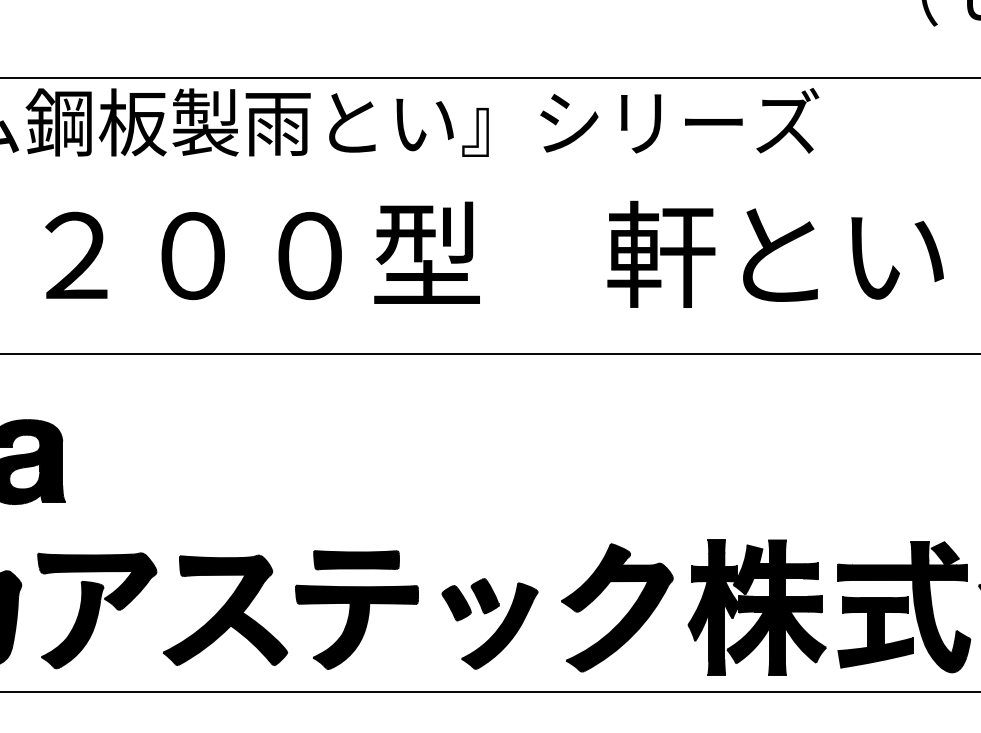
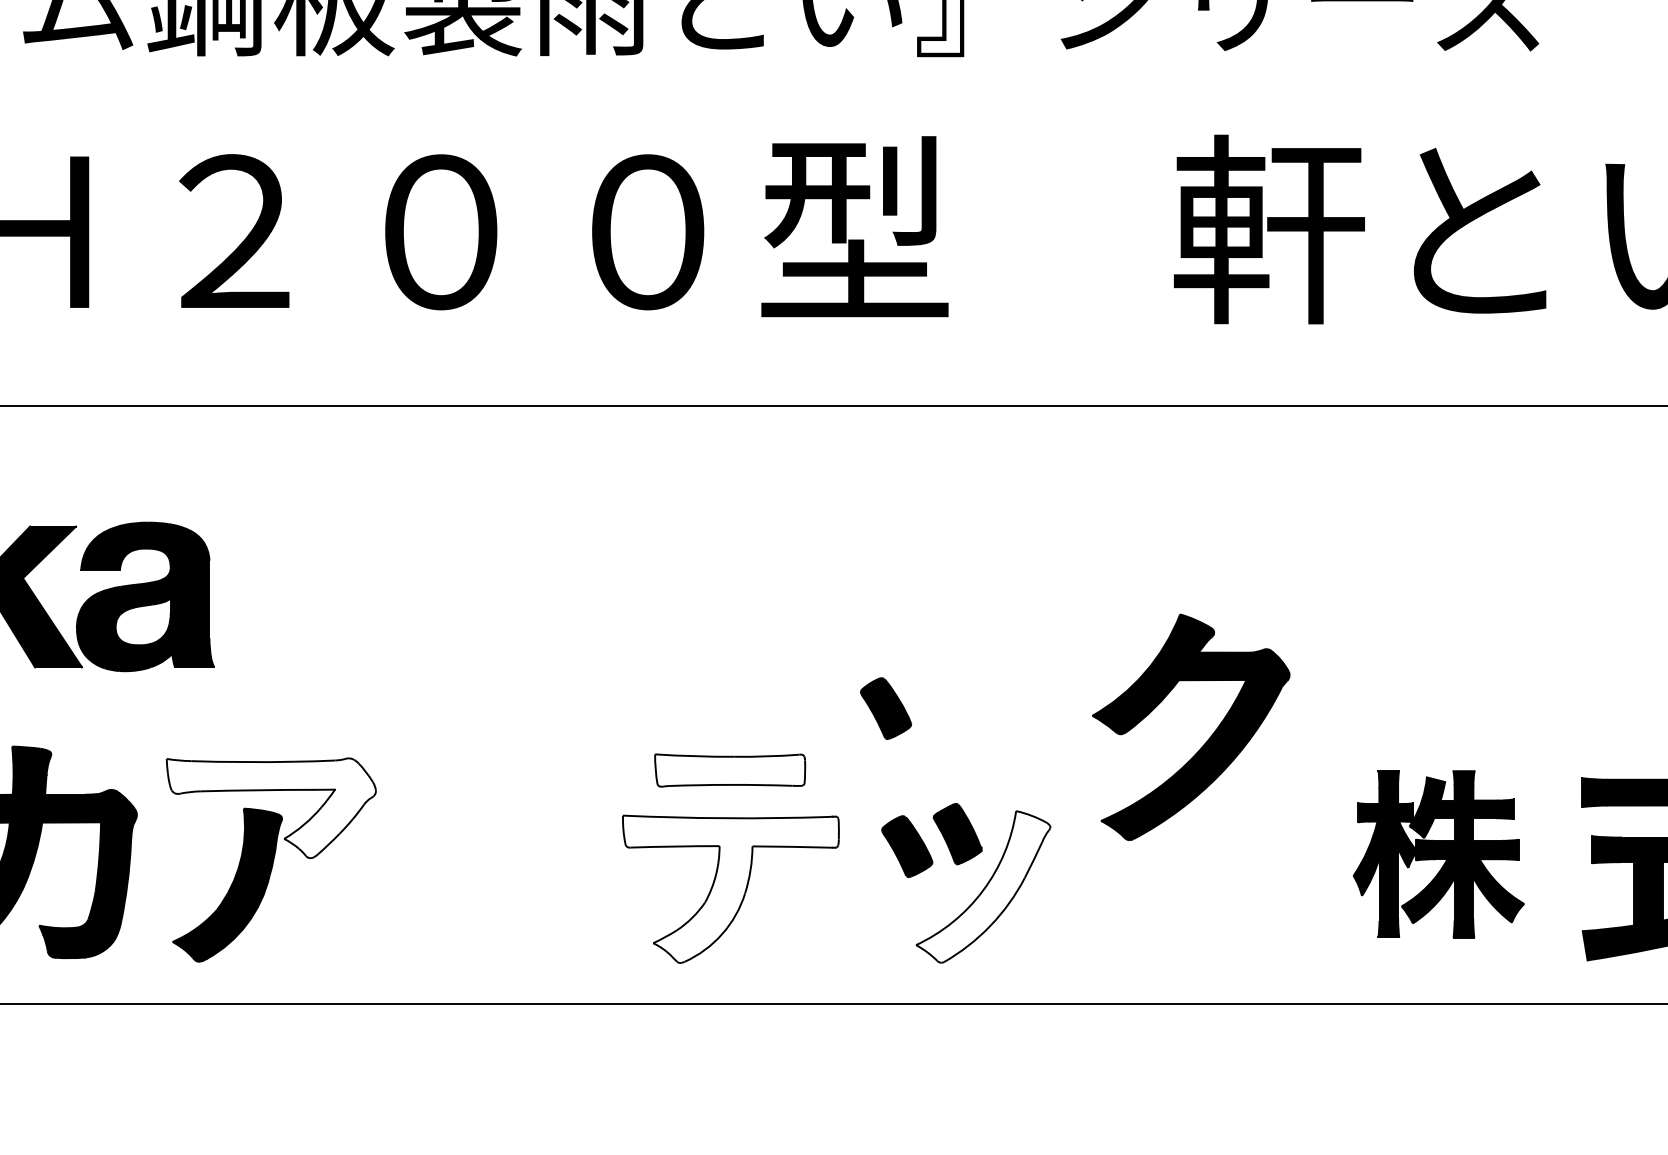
part: (444, 525) -> (885, 709), added
fill: (356, 560) -> (730, 771), removed
fill: (97, 581) -> (271, 808), removed
part: (756, 607) -> (1437, 854), size x0.7
part: (225, 609) -> (498, 857), removed
part: (627, 612) -> (1209, 735), moved
fill: (499, 625) -> (983, 886), removed
fill: (357, 627) -> (731, 889), removed

